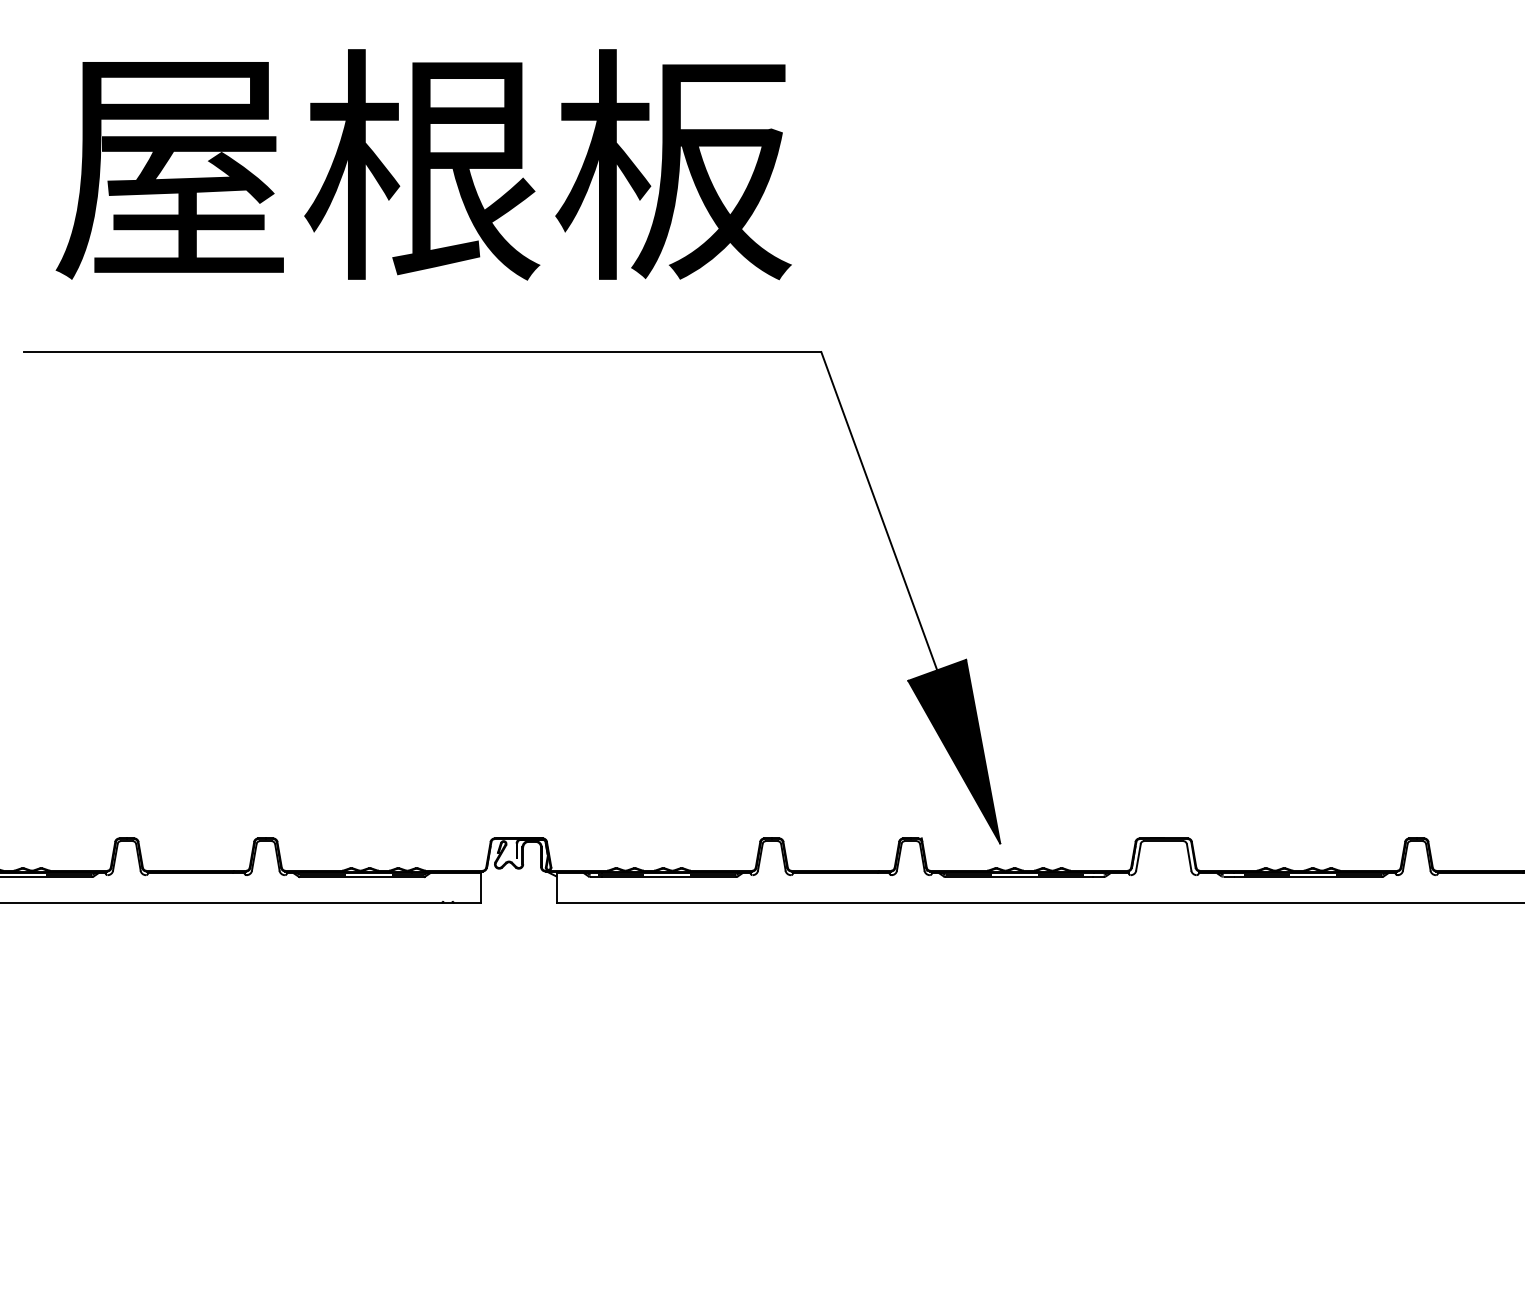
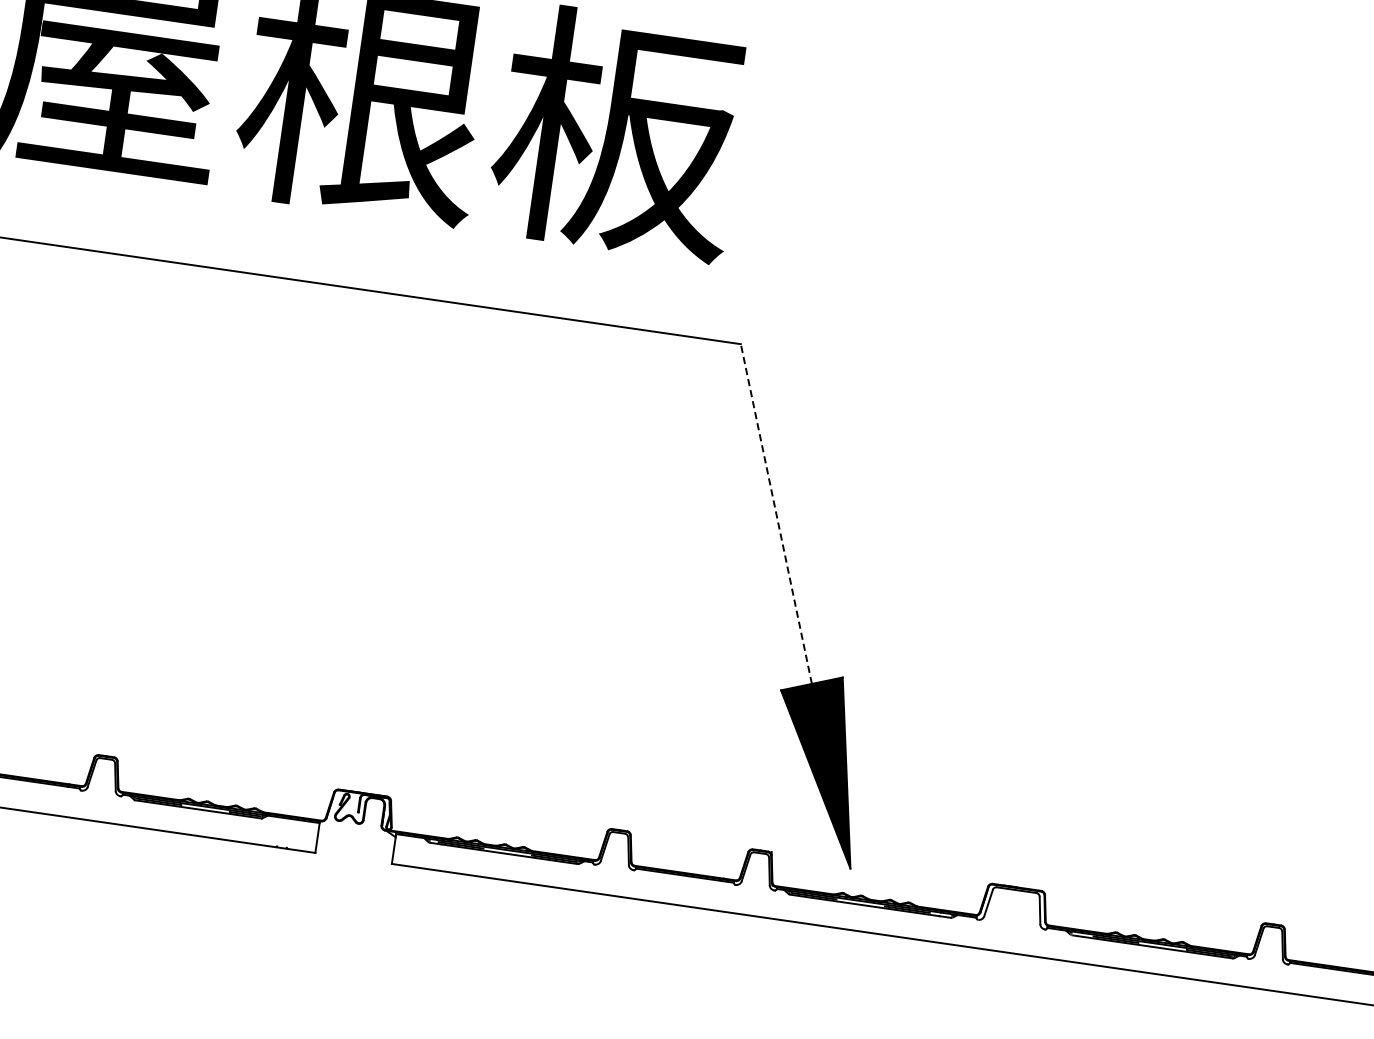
line: (879, 510) -> (776, 513), solid -> dashed

